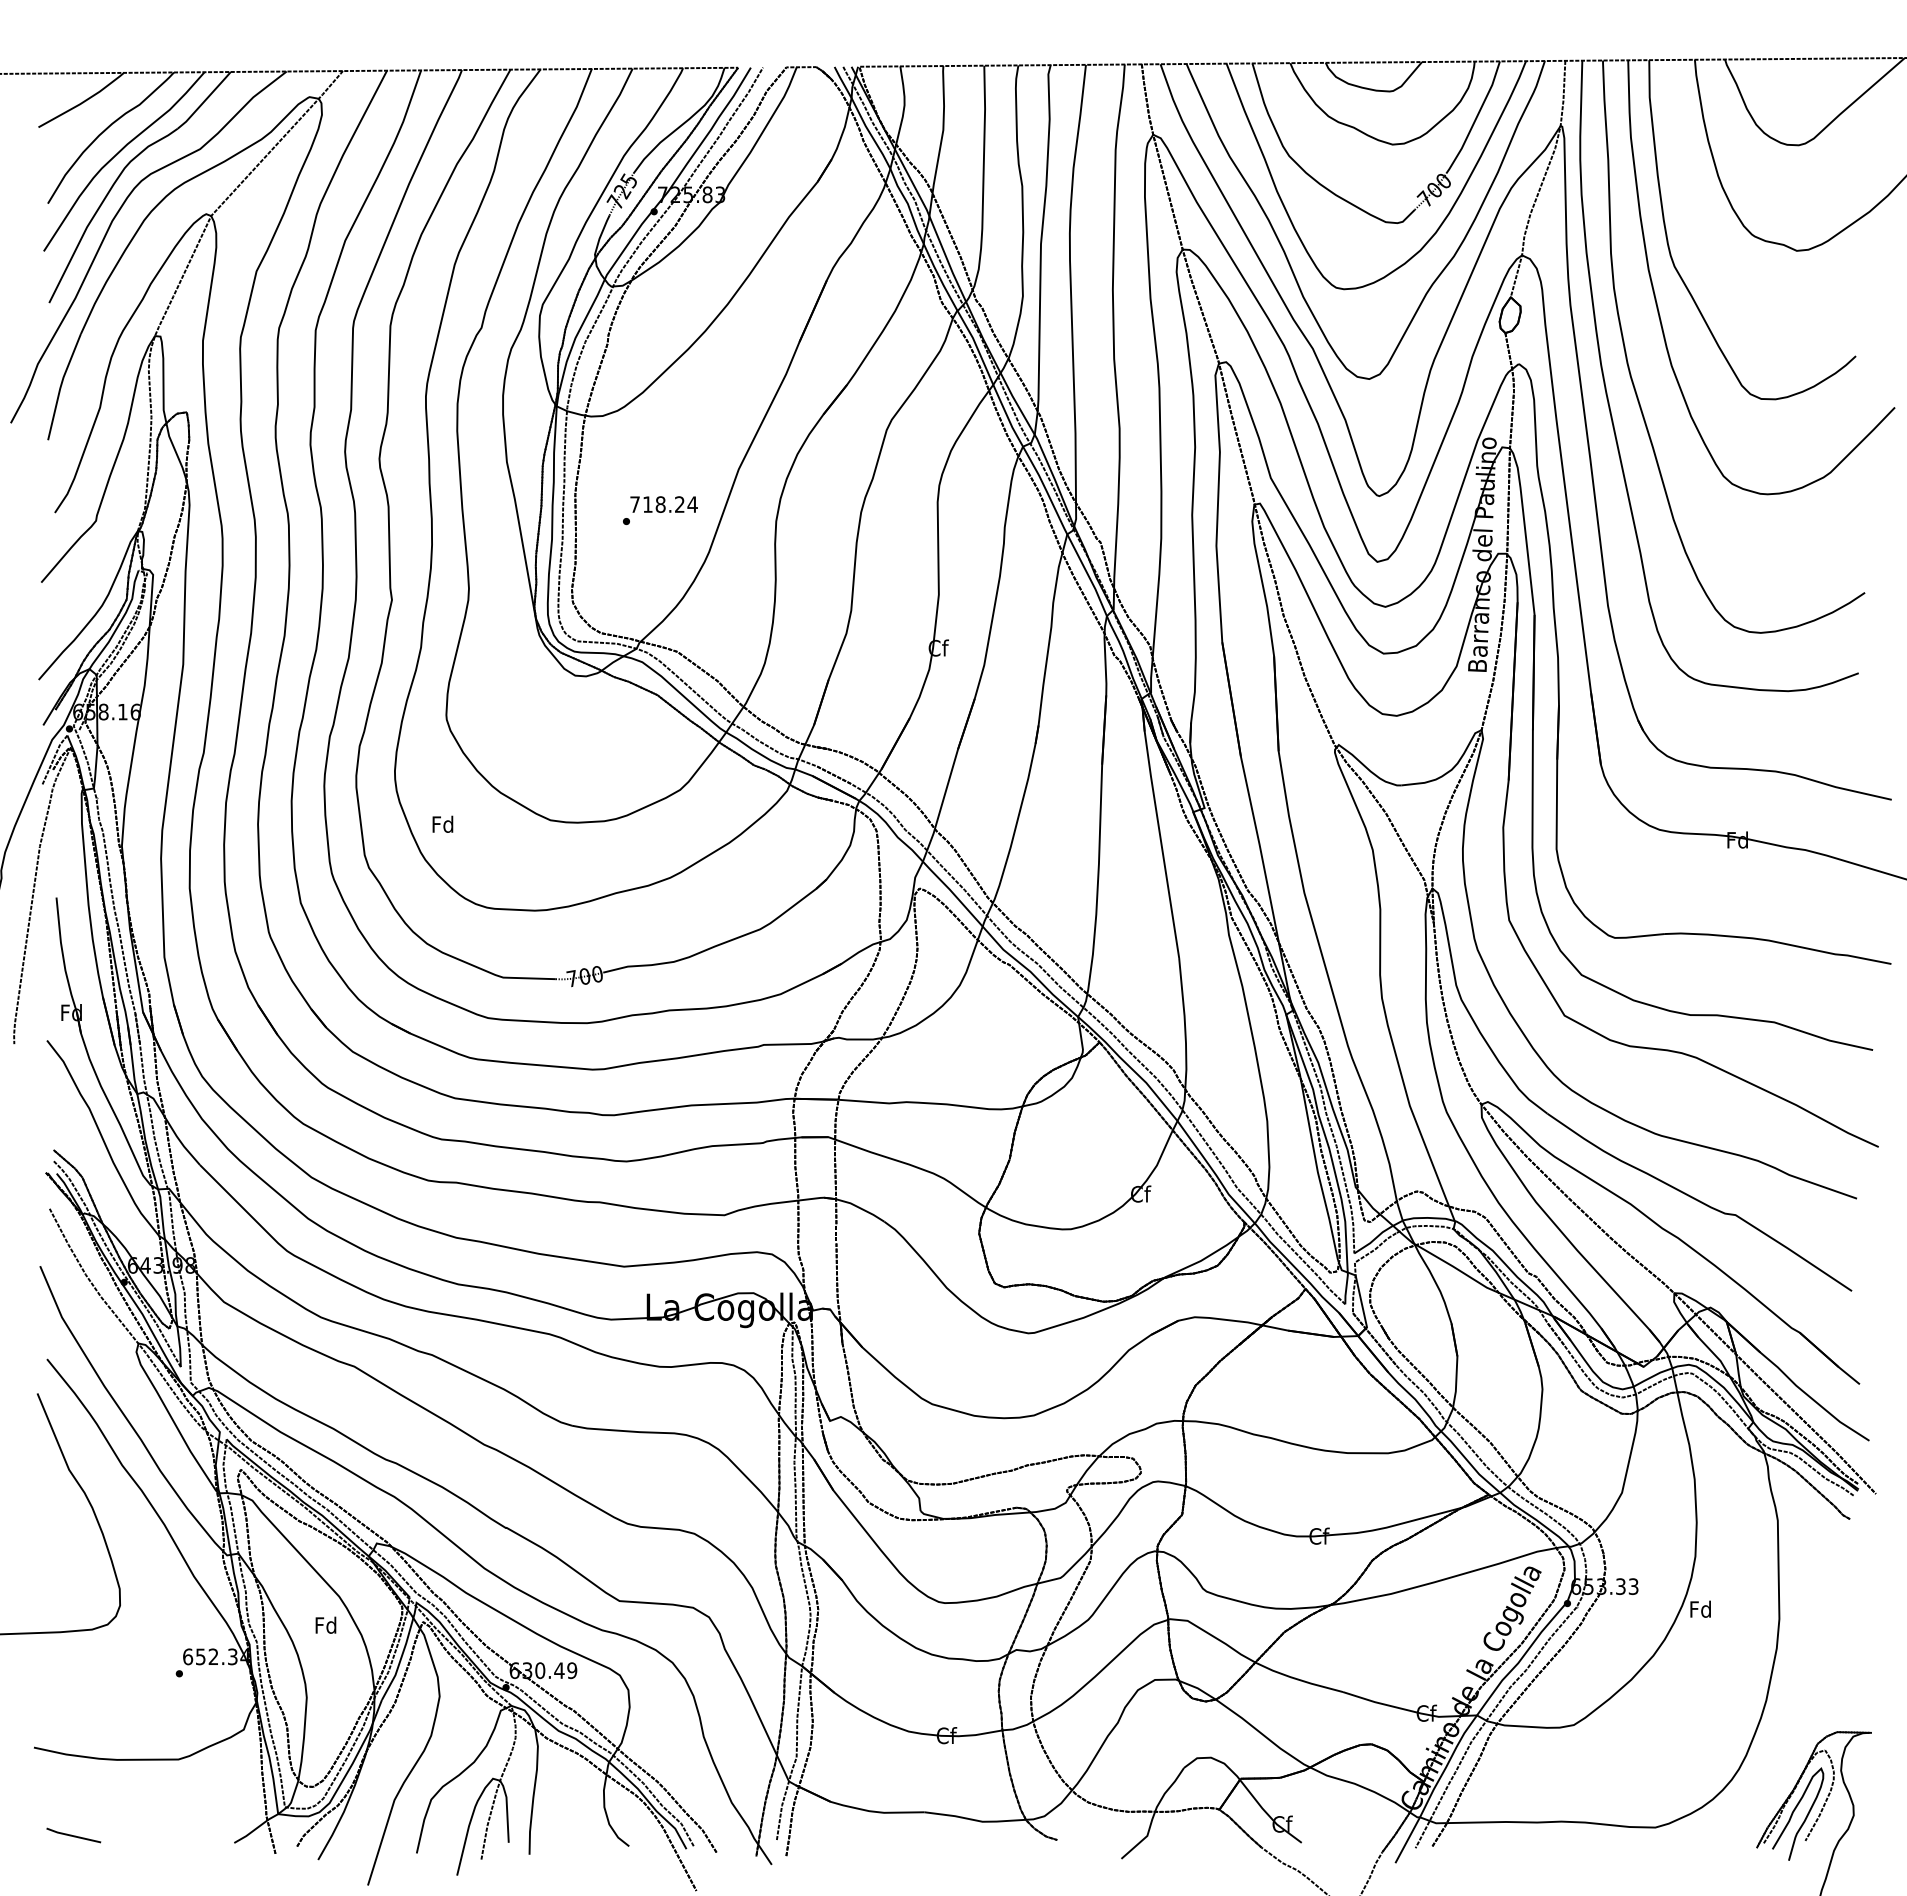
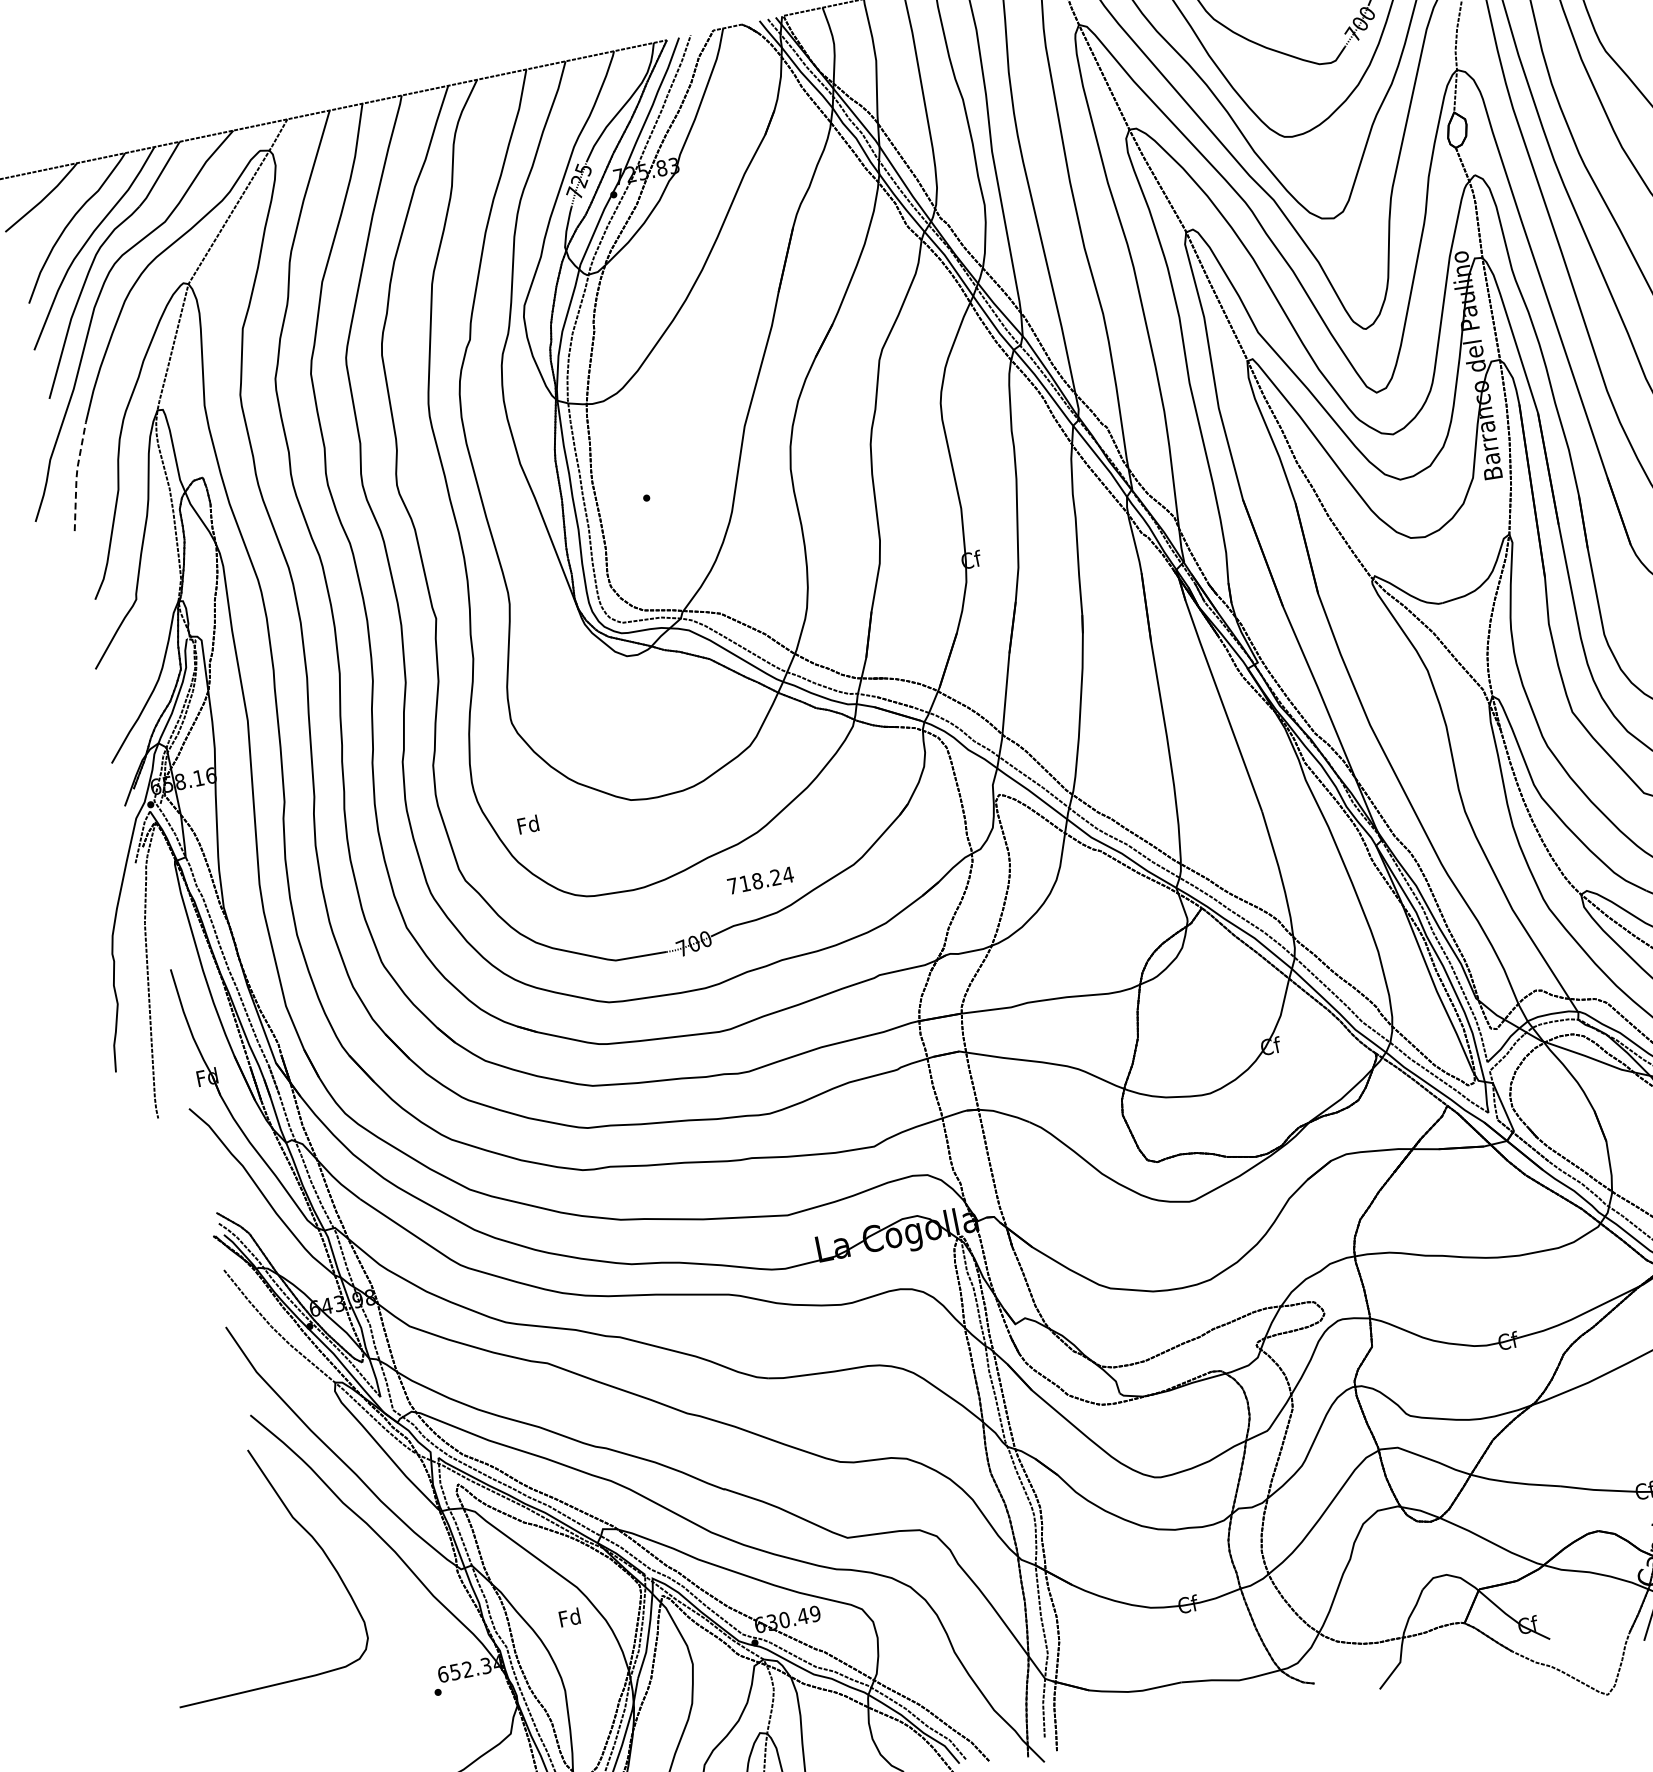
line: (61, 385) -> (77, 475), solid -> dashed
text: (663, 504) -> (760, 880), moved

